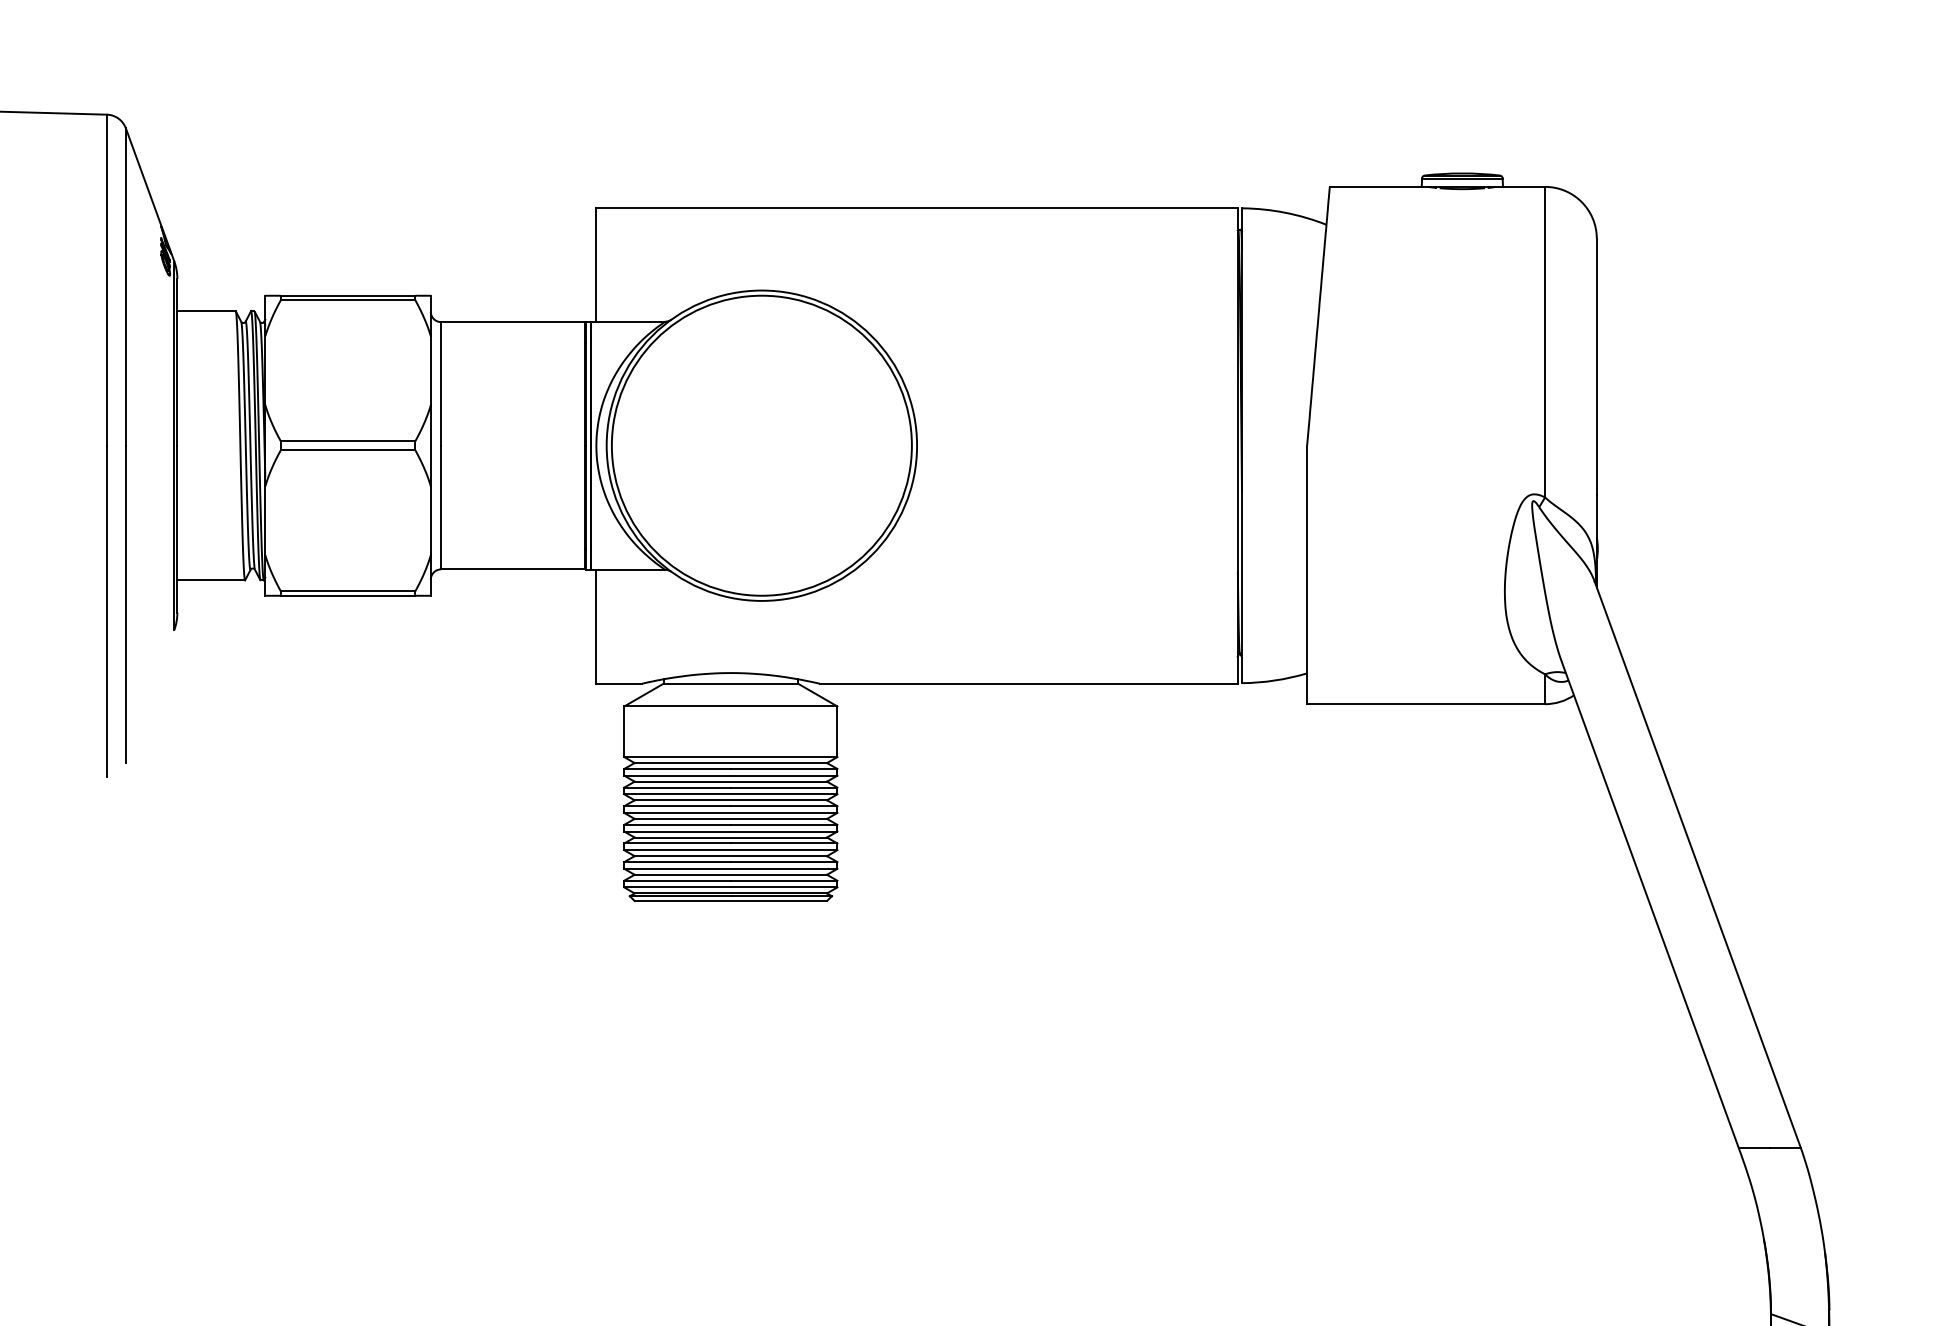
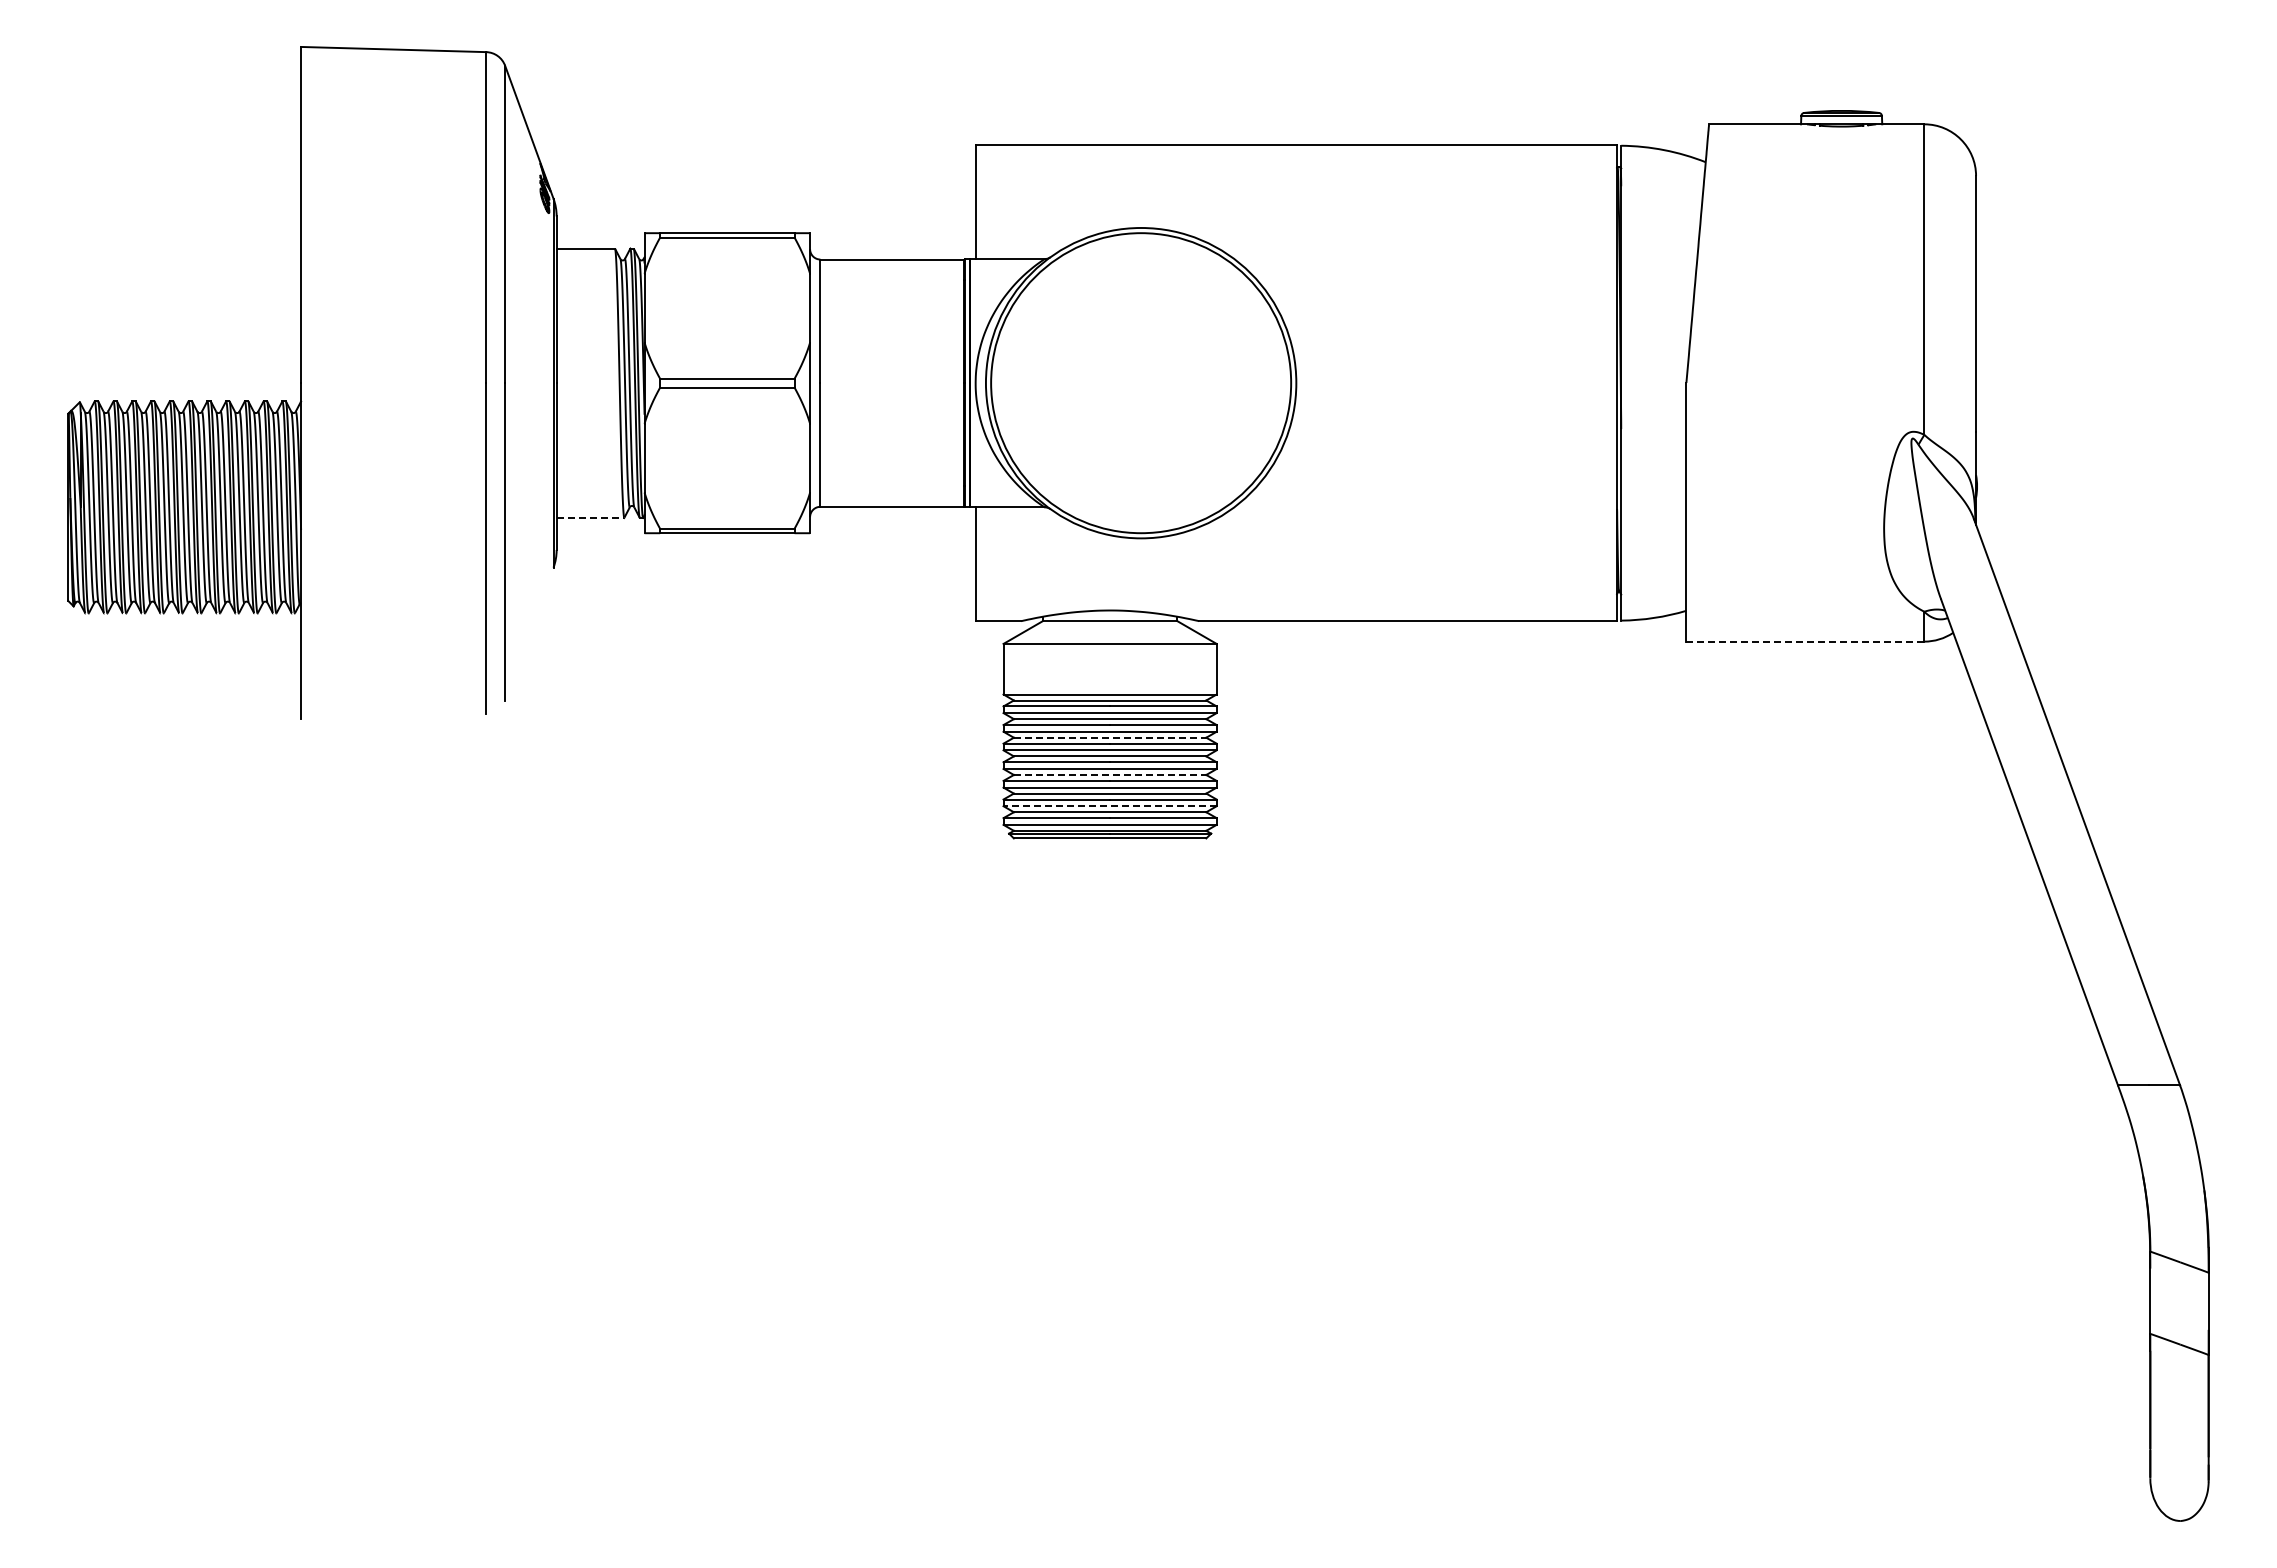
line: (211, 580) -> (590, 517), solid -> dashed
line: (1426, 704) -> (1805, 641), solid -> dashed
line: (731, 800) -> (1110, 737), solid -> dashed
line: (731, 838) -> (1110, 775), solid -> dashed
line: (731, 869) -> (1110, 806), solid -> dashed

